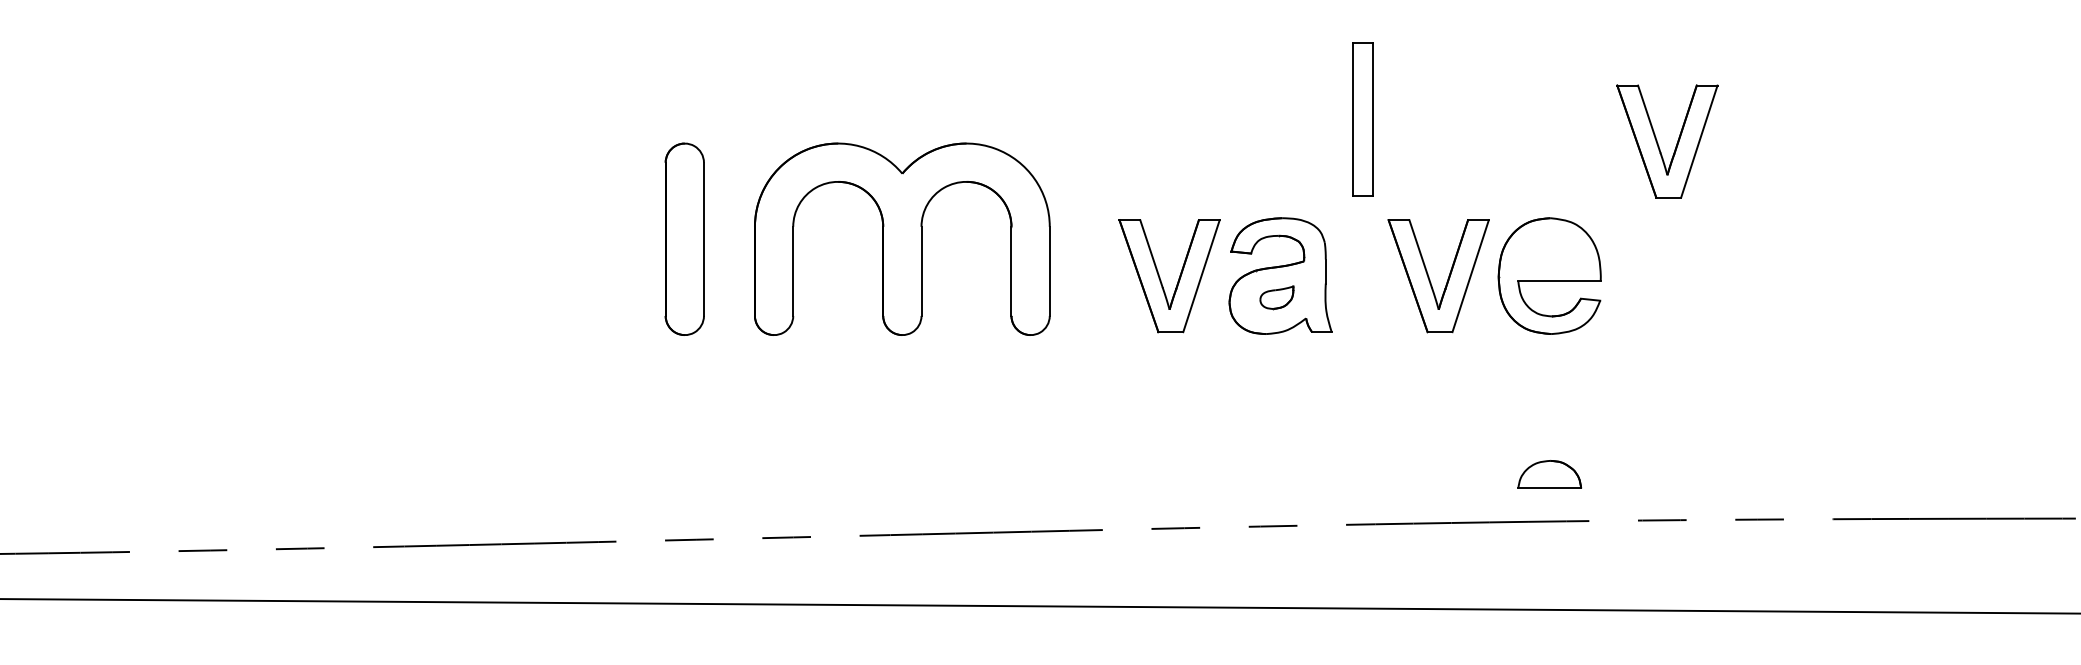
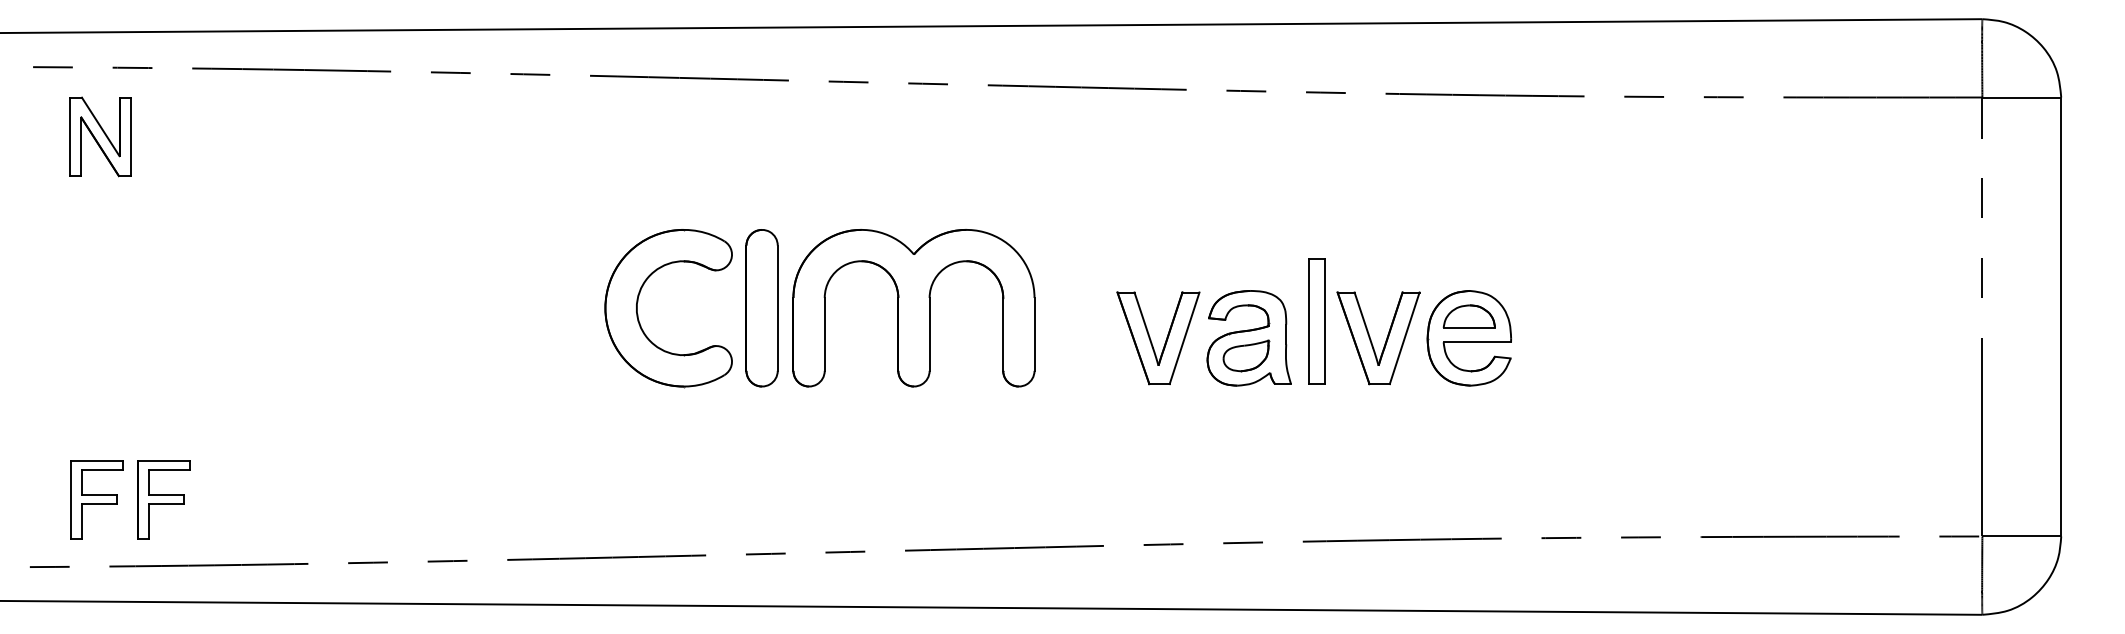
part: (1362, 119) -> (1316, 321), moved
part: (1658, 143) -> (1558, 229), removed
part: (533, 232) -> (638, 302), added
part: (901, 239) -> (913, 308), moved
part: (1277, 297) -> (1246, 355), size x1.67
part: (1548, 474) -> (1468, 316), moved

